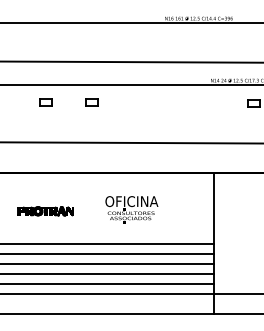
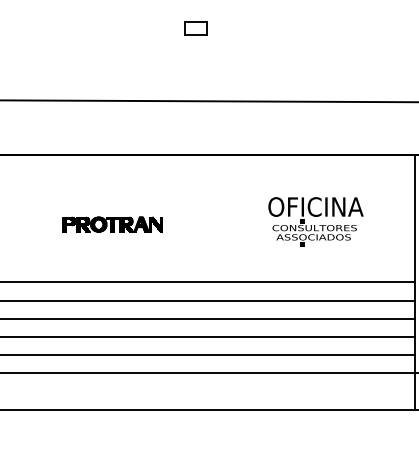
part: (45, 102) -> (112, 28), removed
part: (131, 209) -> (315, 221), moved

